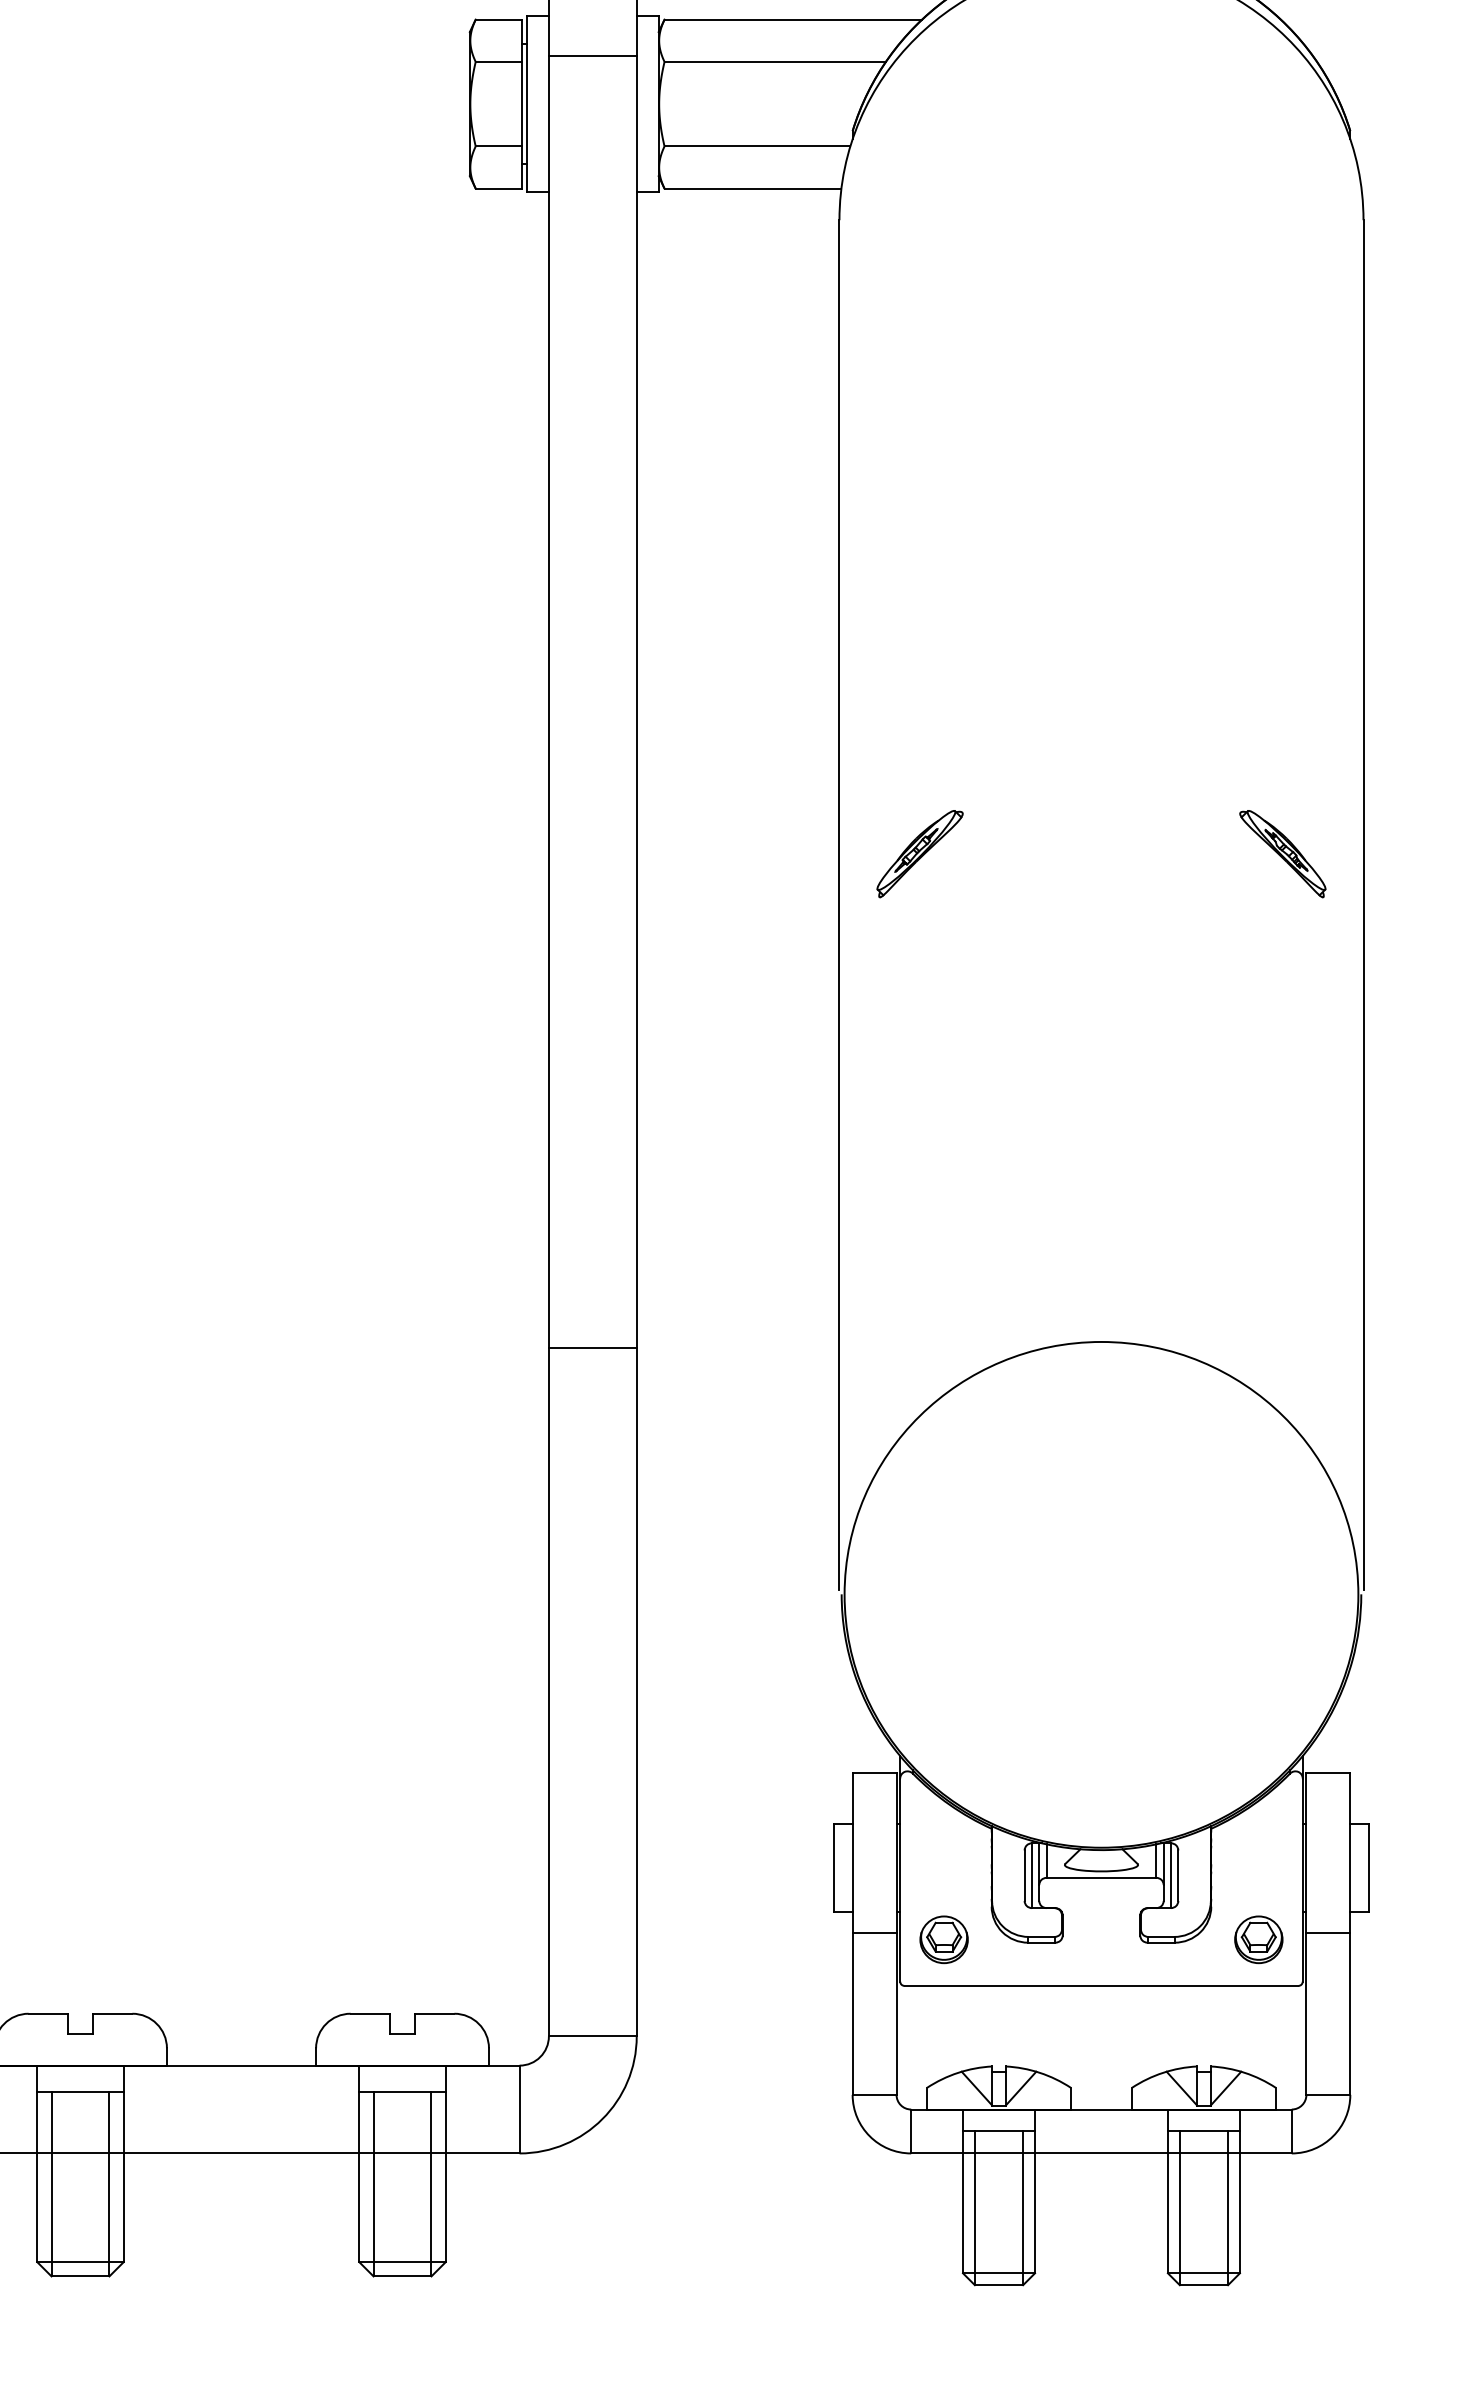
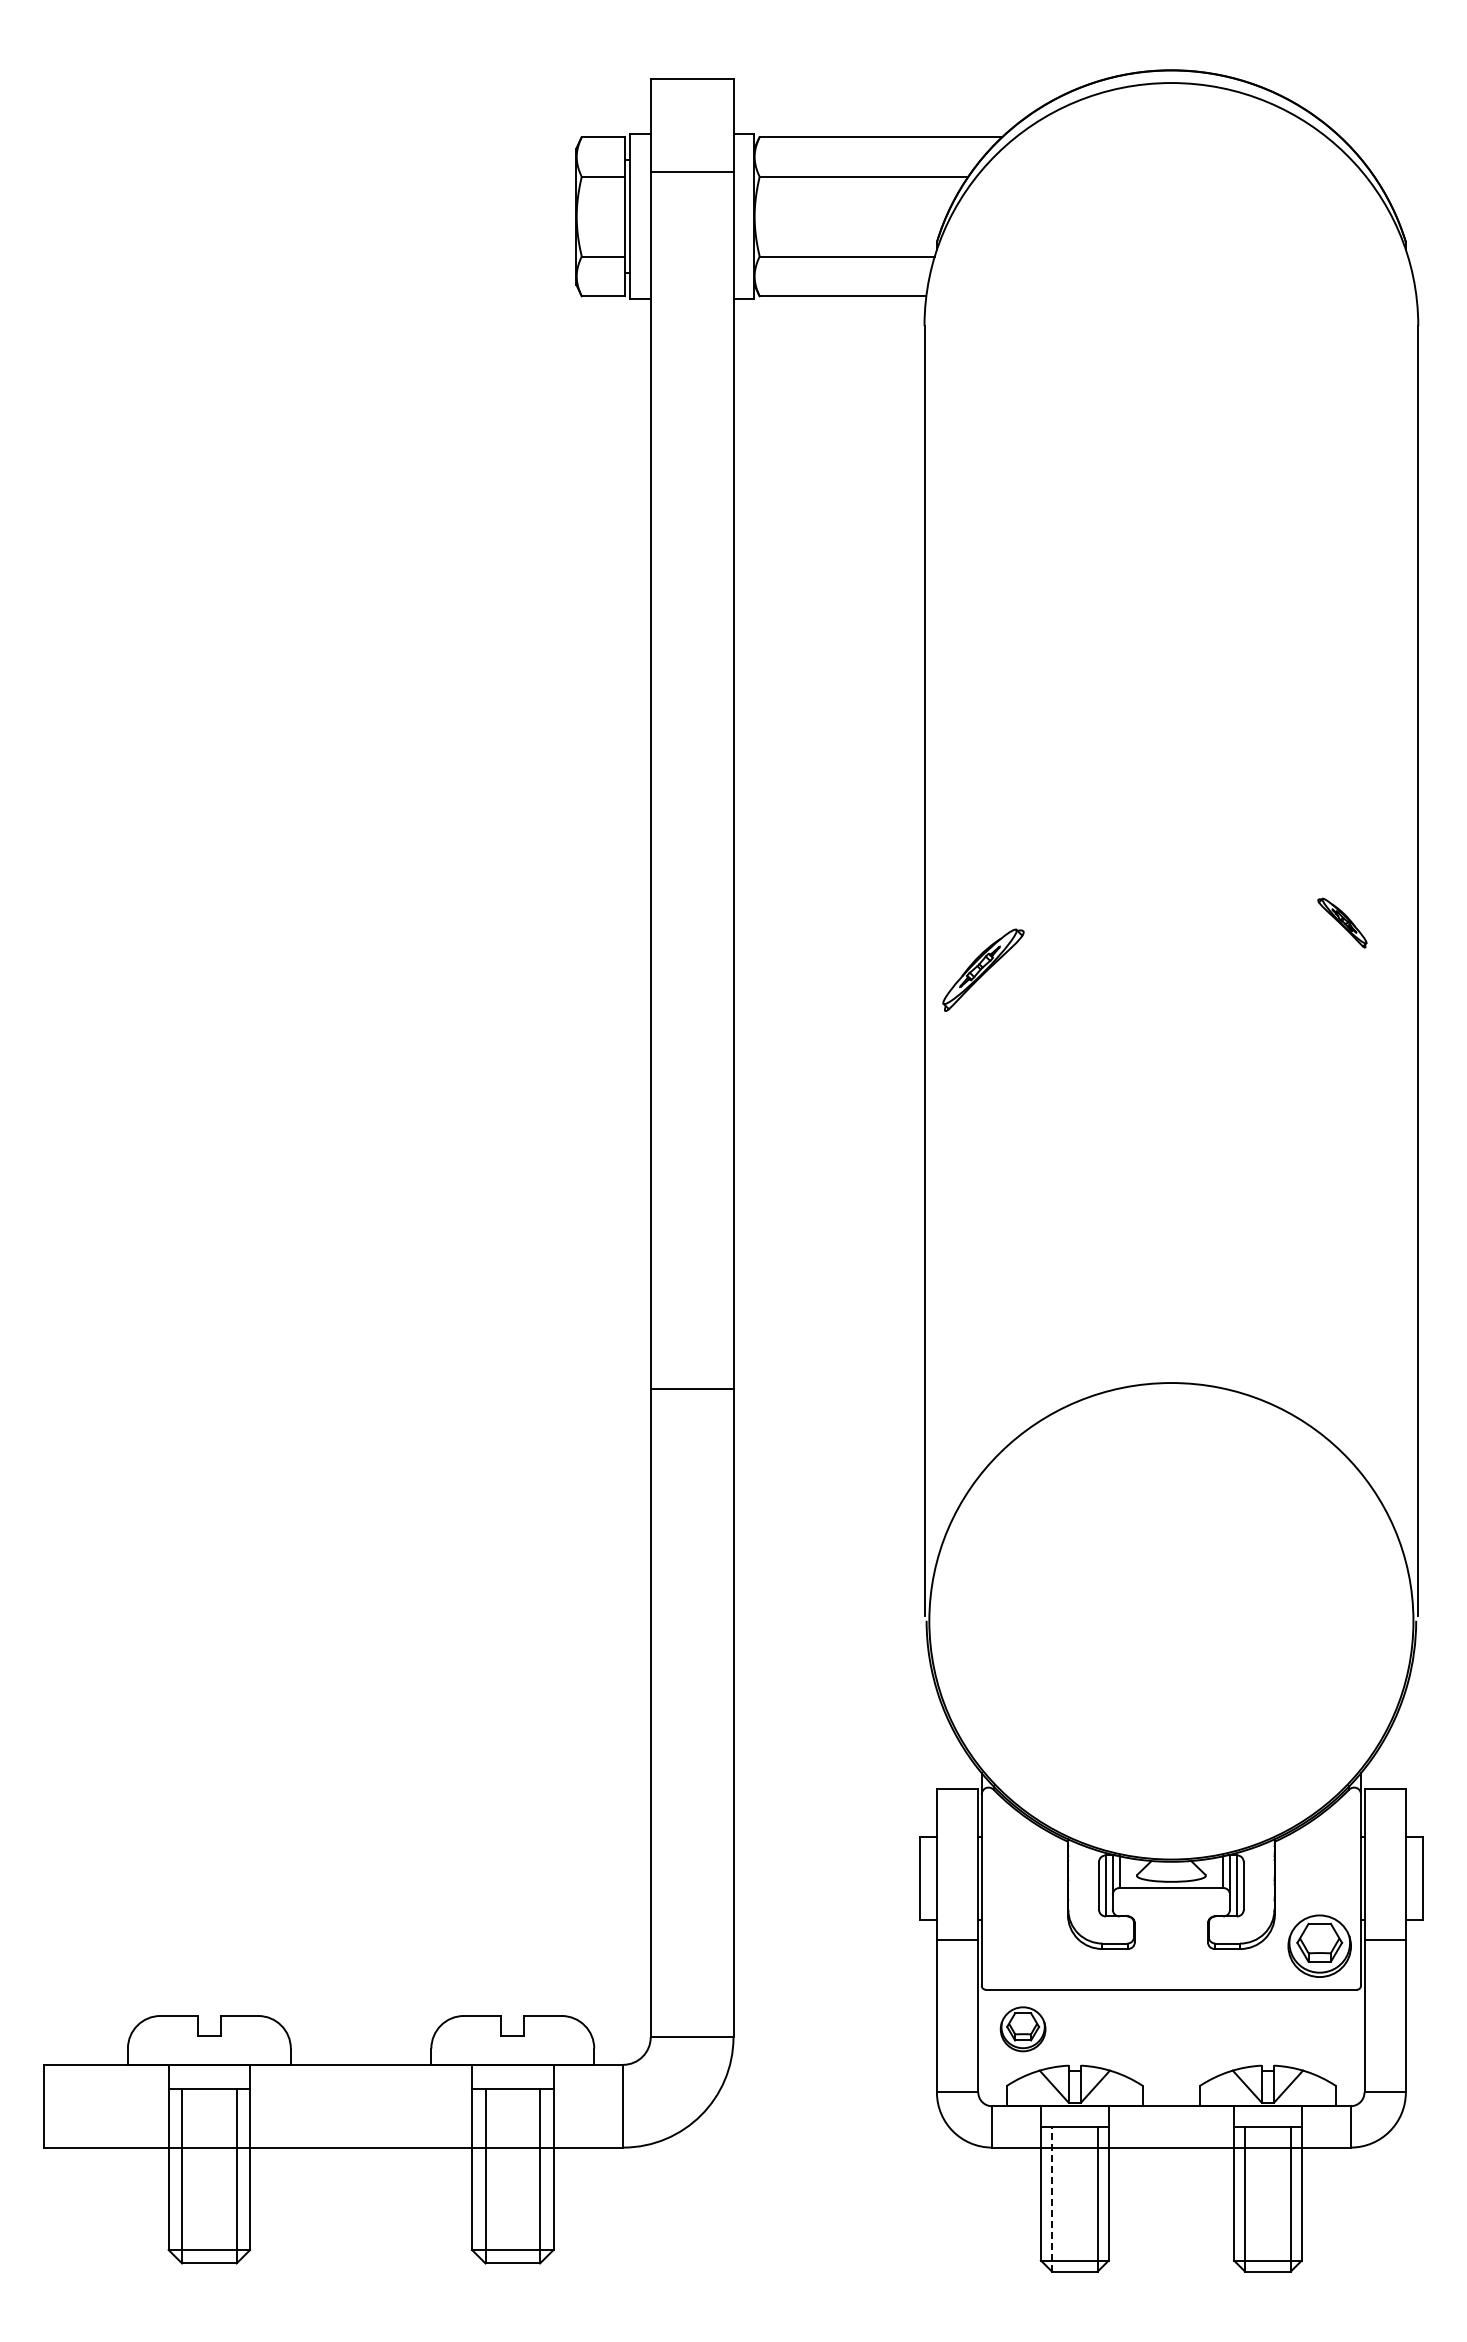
part: (920, 853) -> (983, 969), moved
part: (1283, 853) -> (1342, 922), size x0.6
part: (943, 1940) -> (1022, 2029), moved
part: (1258, 1940) -> (1319, 1946), size x1.4
line: (975, 2208) -> (1052, 2199), solid -> dashed

